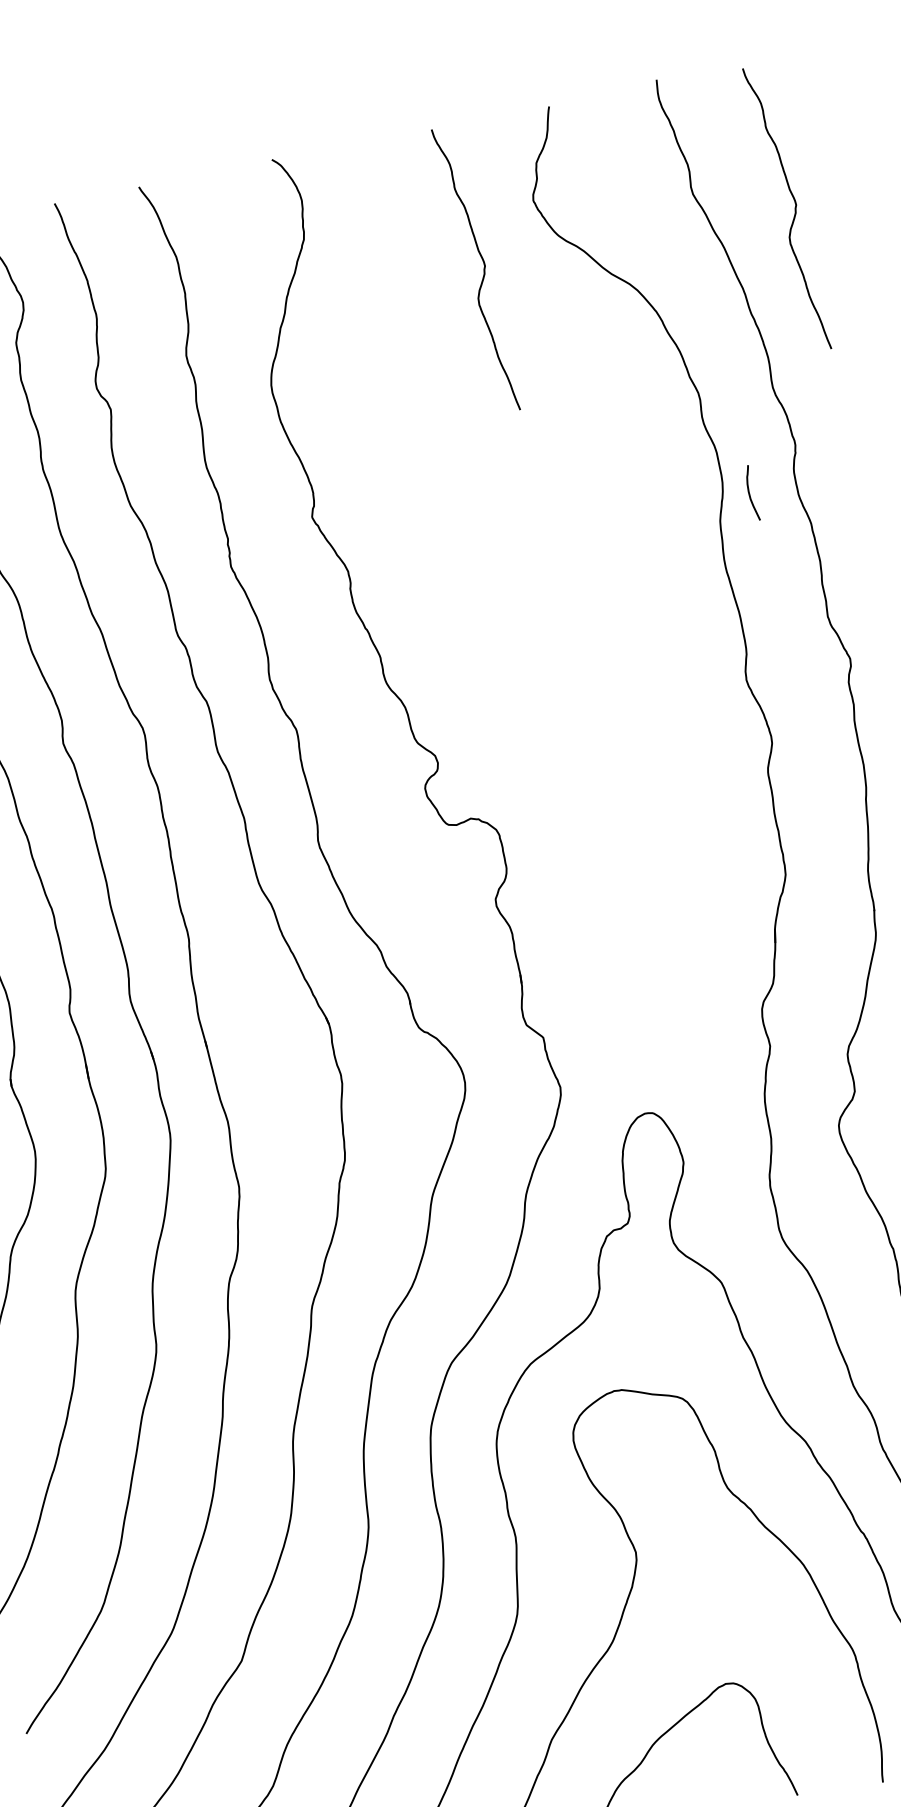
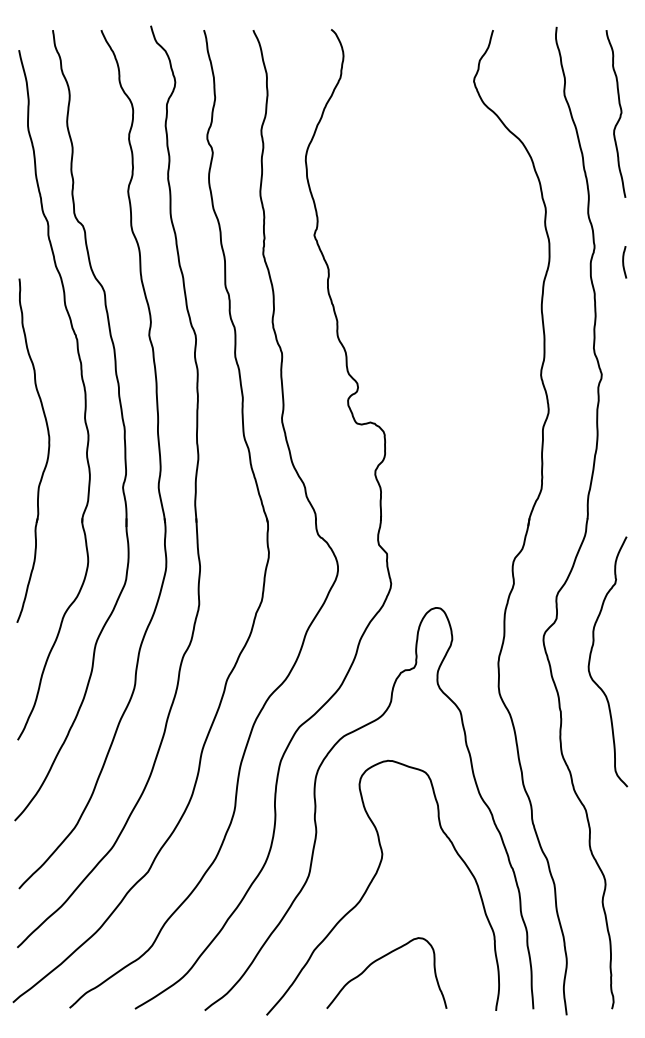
curve: (482, 271) -> (437, 115), removed
curve: (751, 493) -> (624, 262), moved

